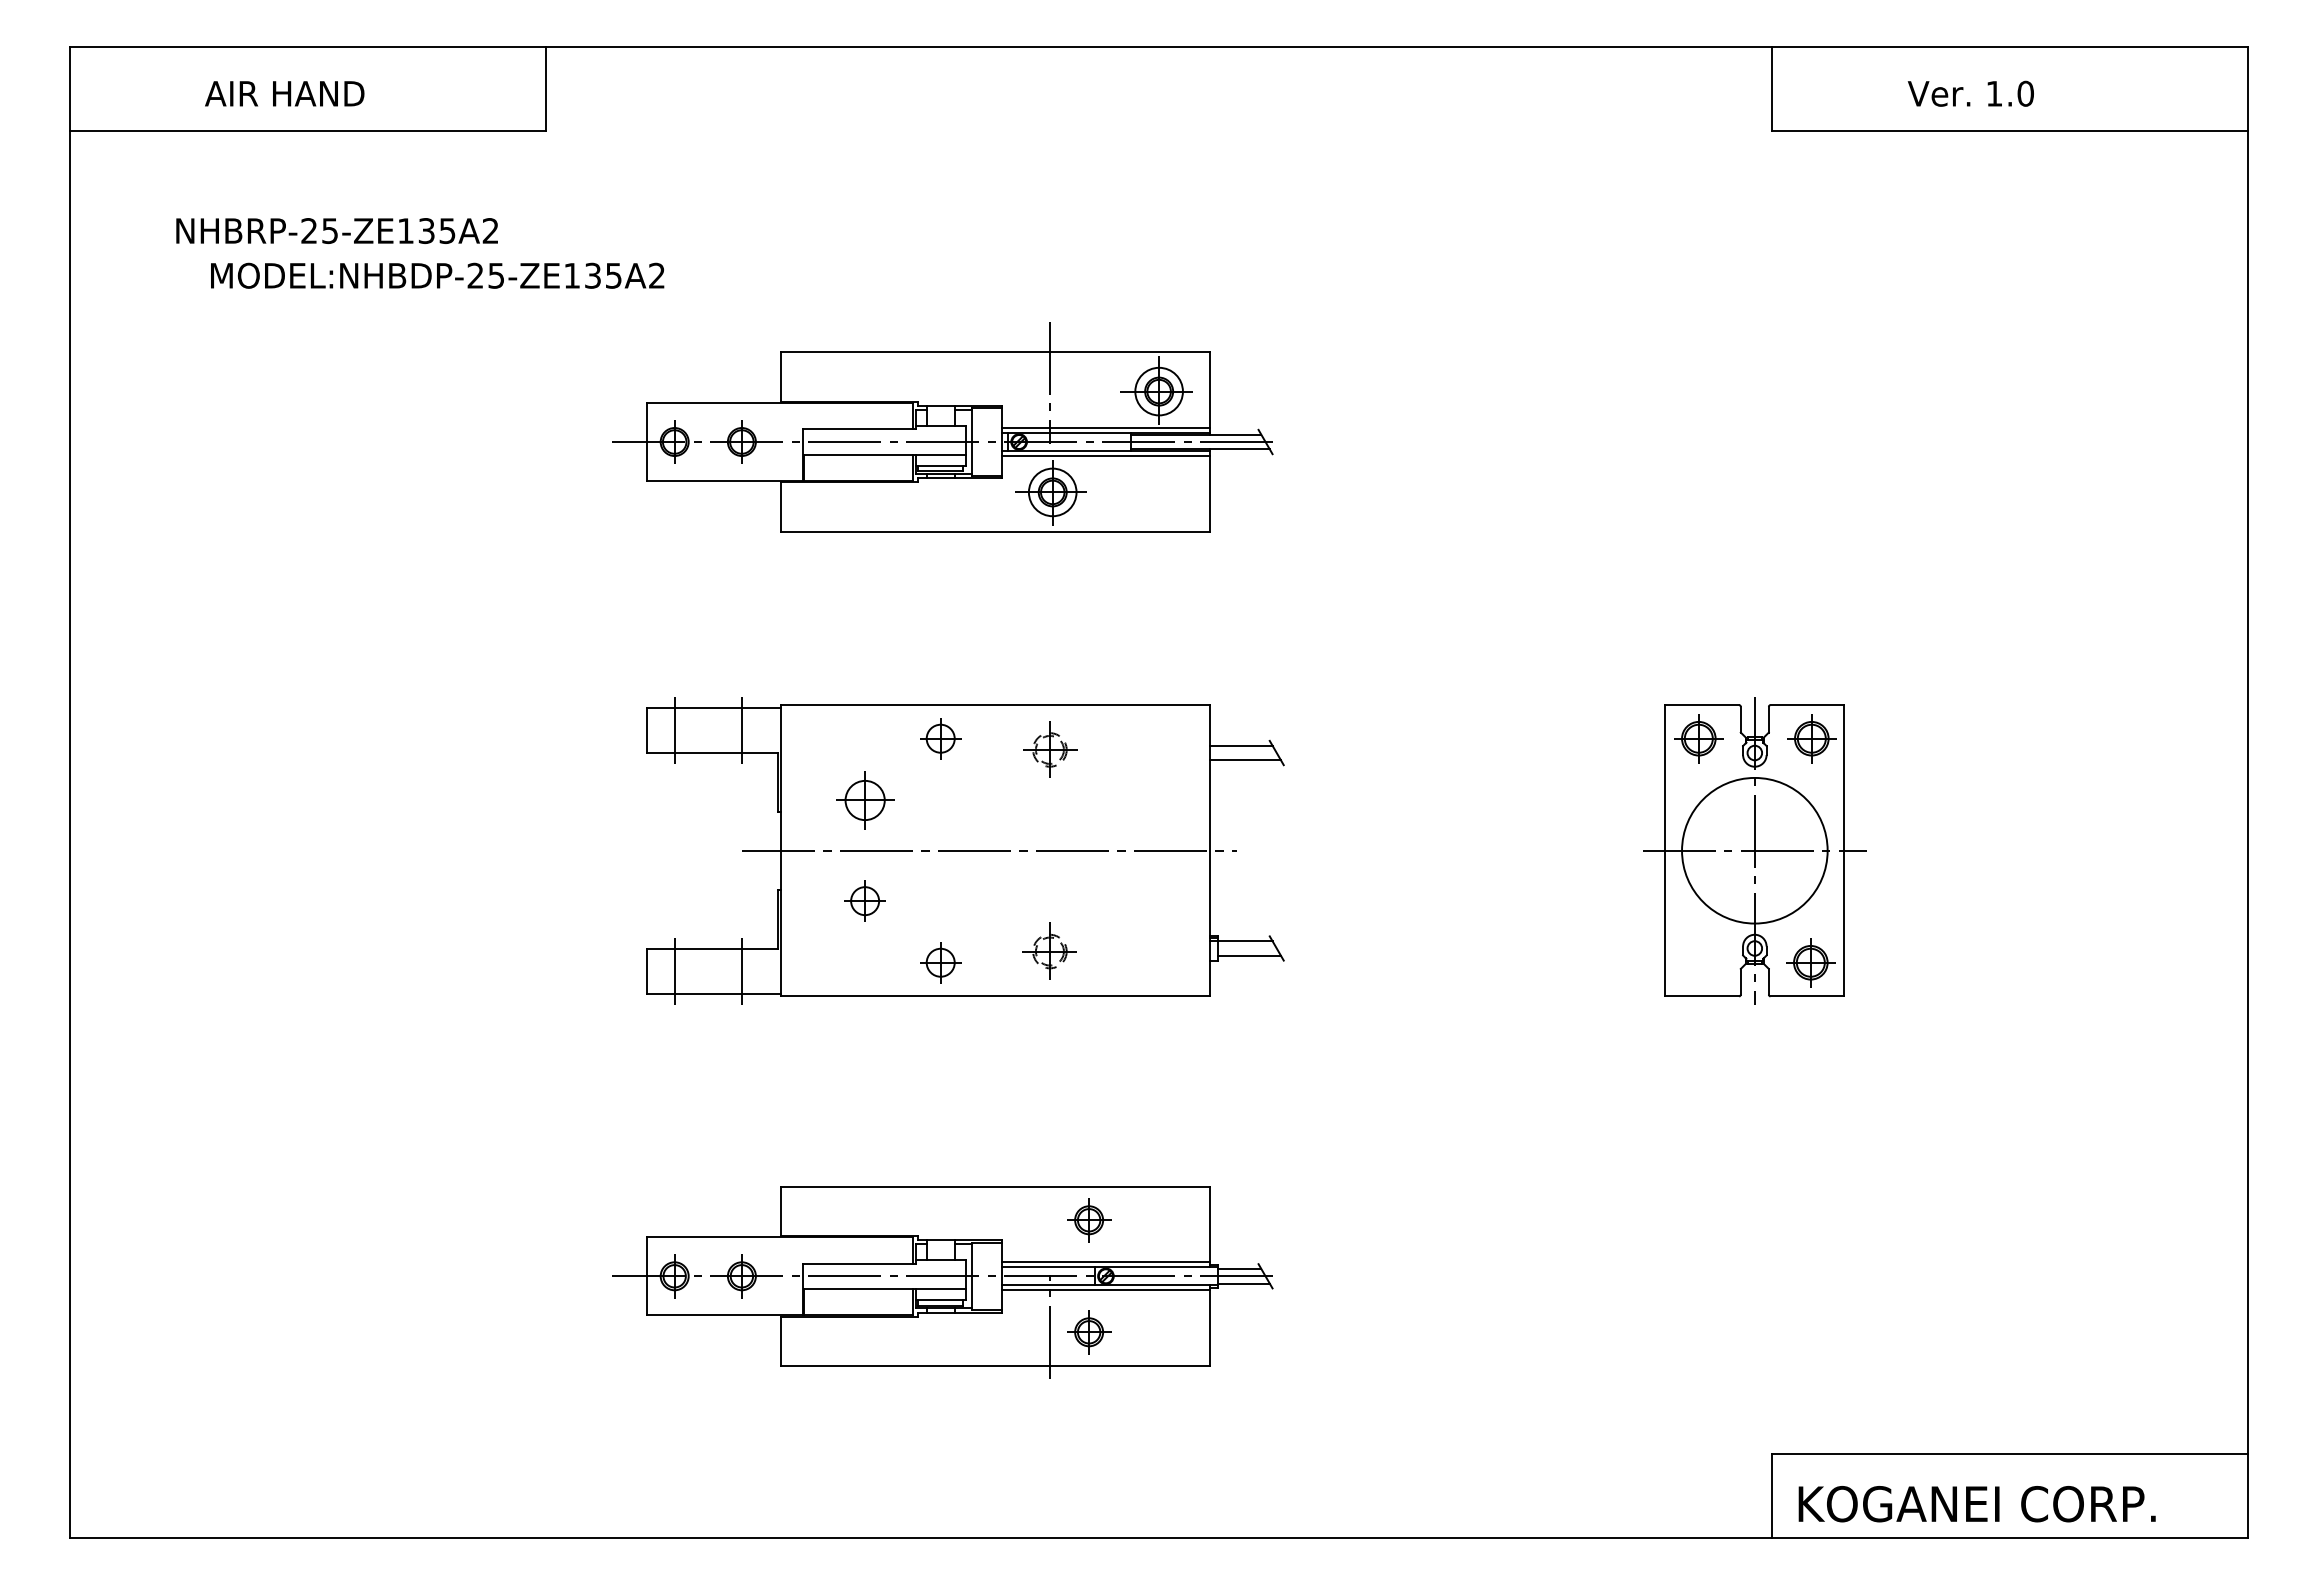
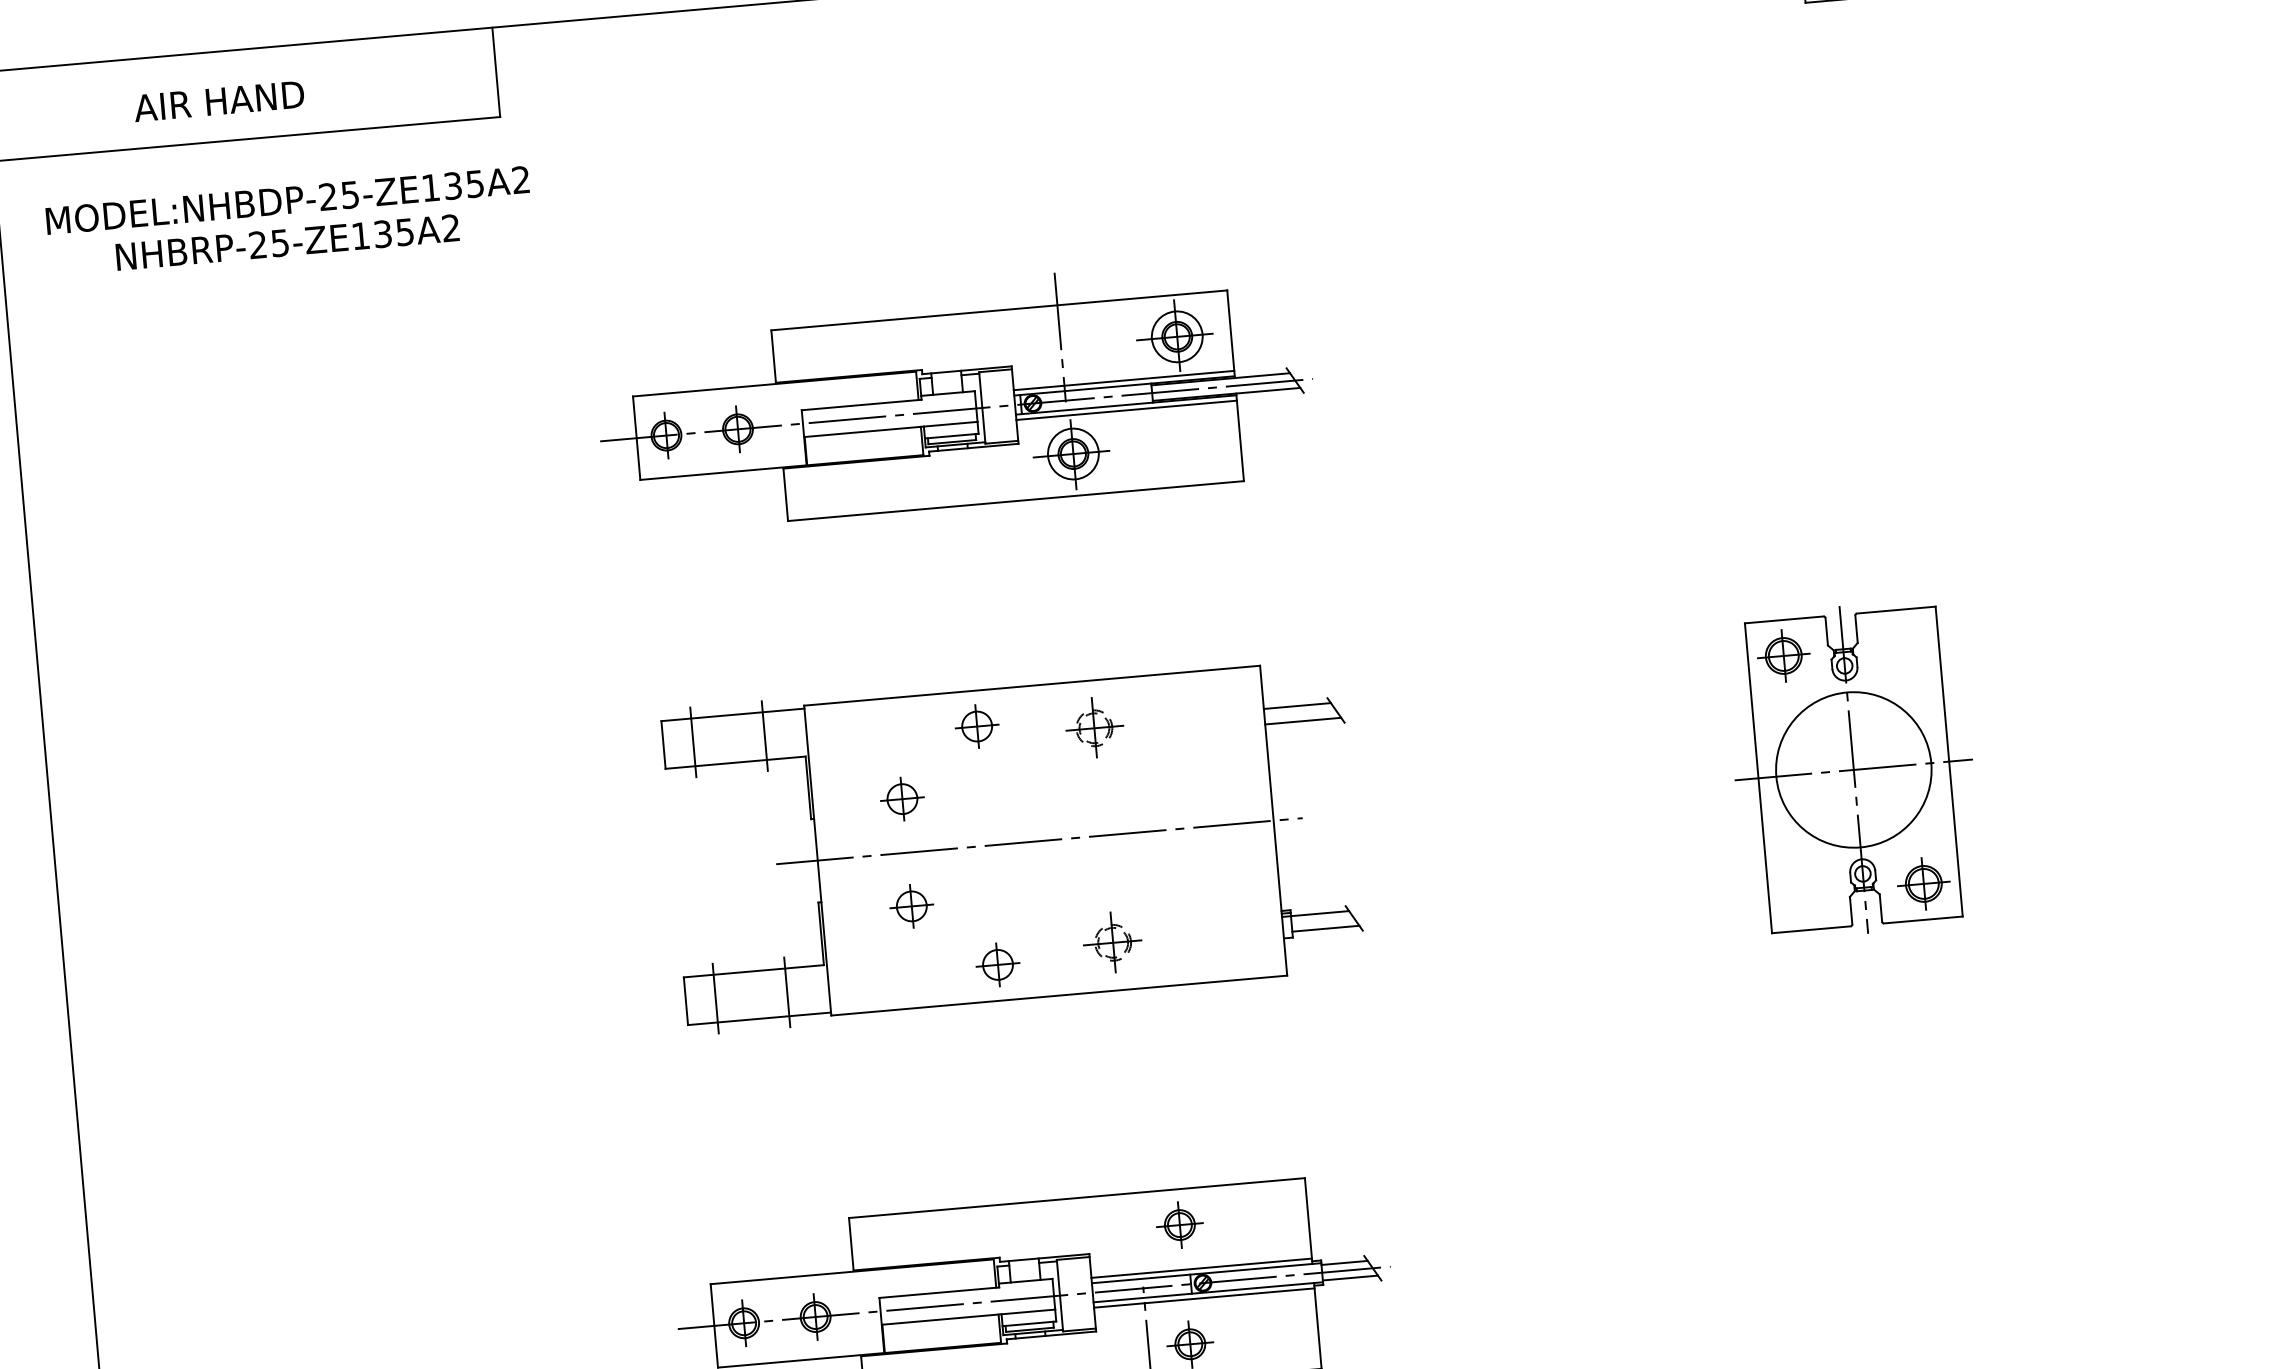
text: (437, 275) -> (287, 200), moved
part: (1811, 738) -> (1903, 645), removed
part: (864, 799) -> (901, 798), size x0.71

